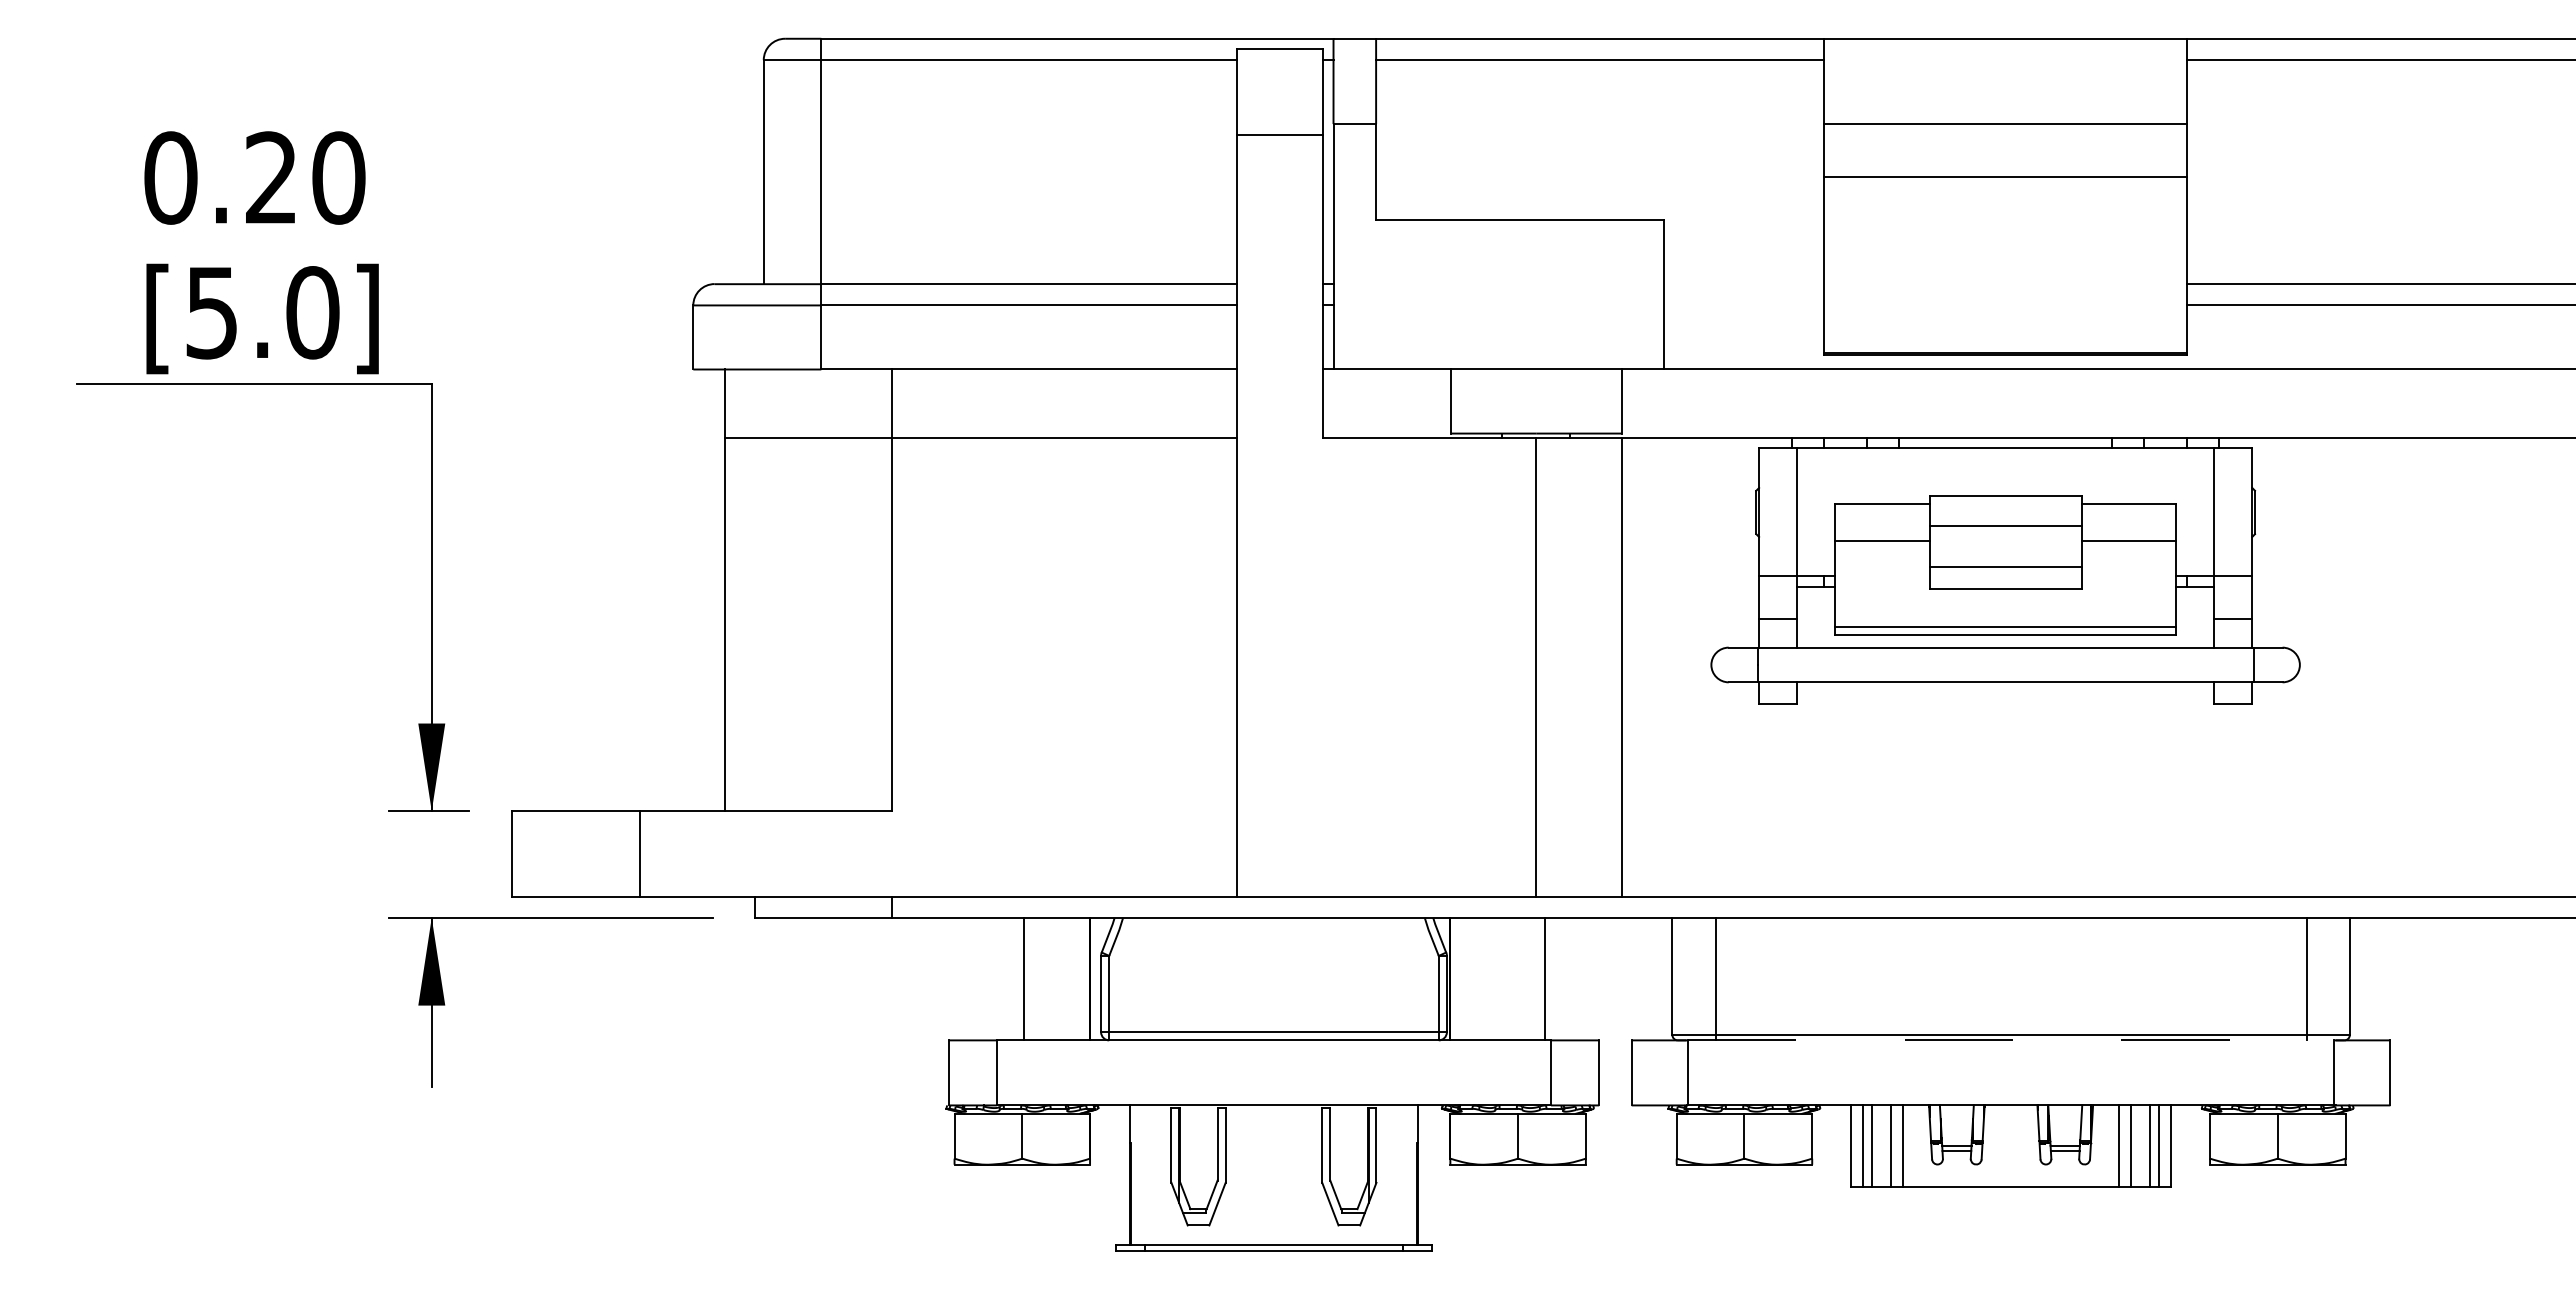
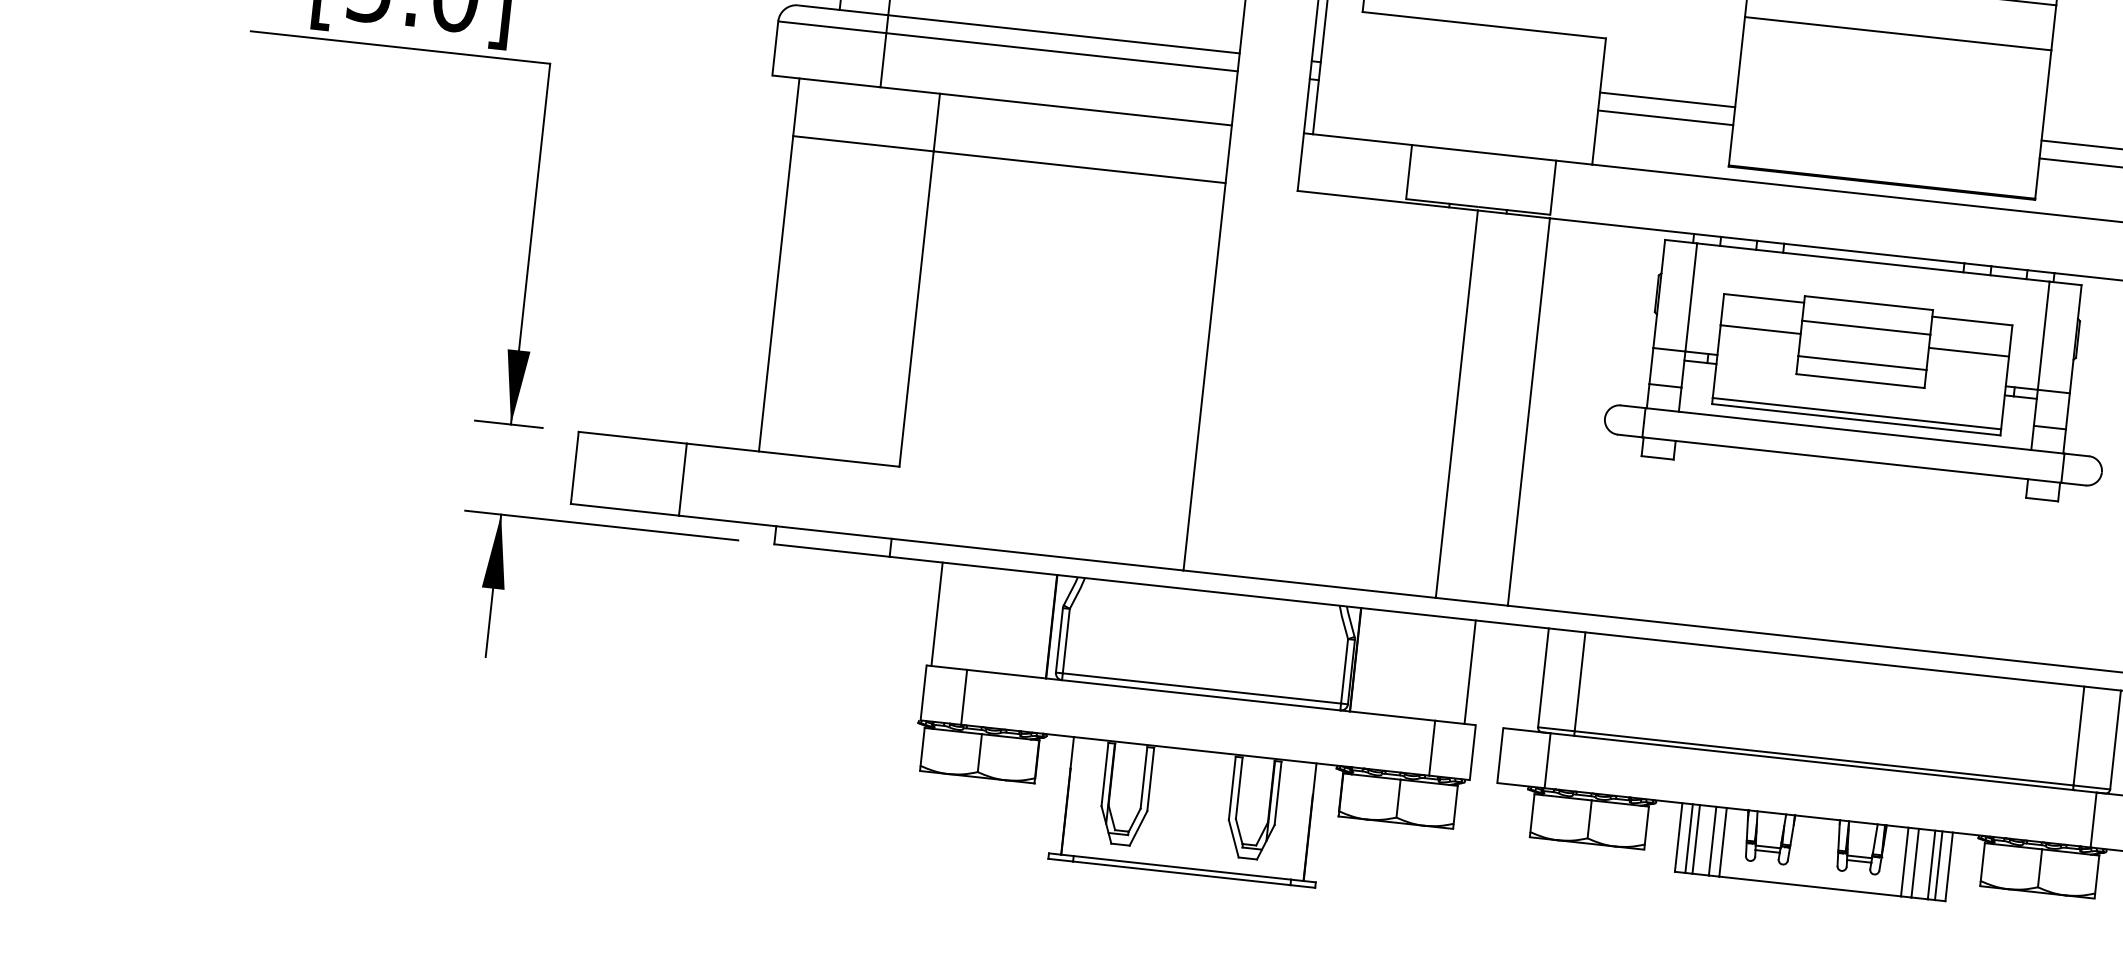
line: (1744, 284) -> (1667, 100), added
line: (1744, 305) -> (1665, 117), added
line: (1023, 978) -> (937, 613), moved
line: (1544, 978) -> (1469, 671), moved
line: (2011, 1040) -> (1823, 763), dashed -> solid

